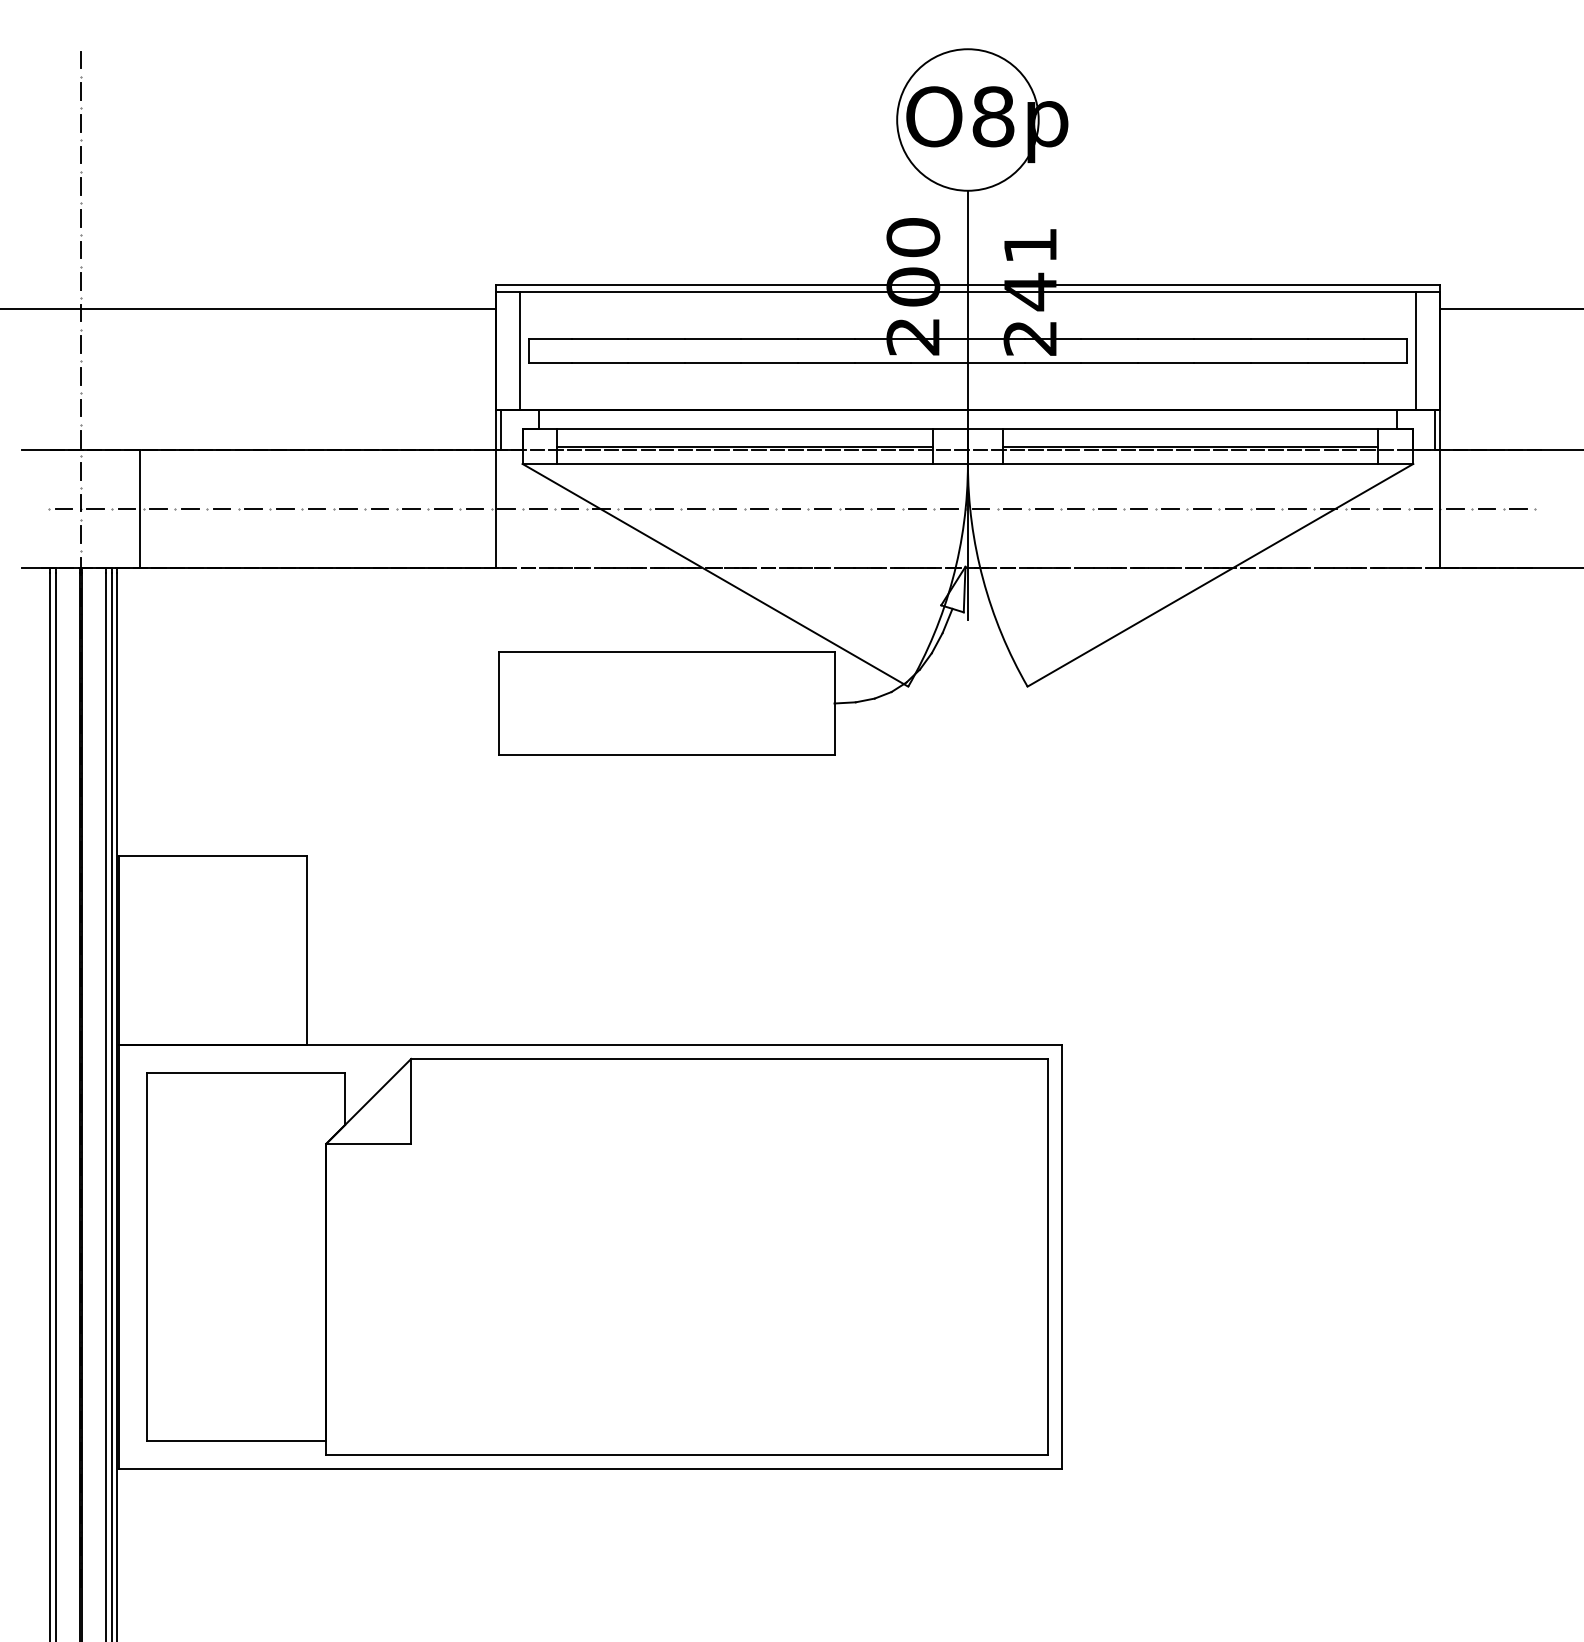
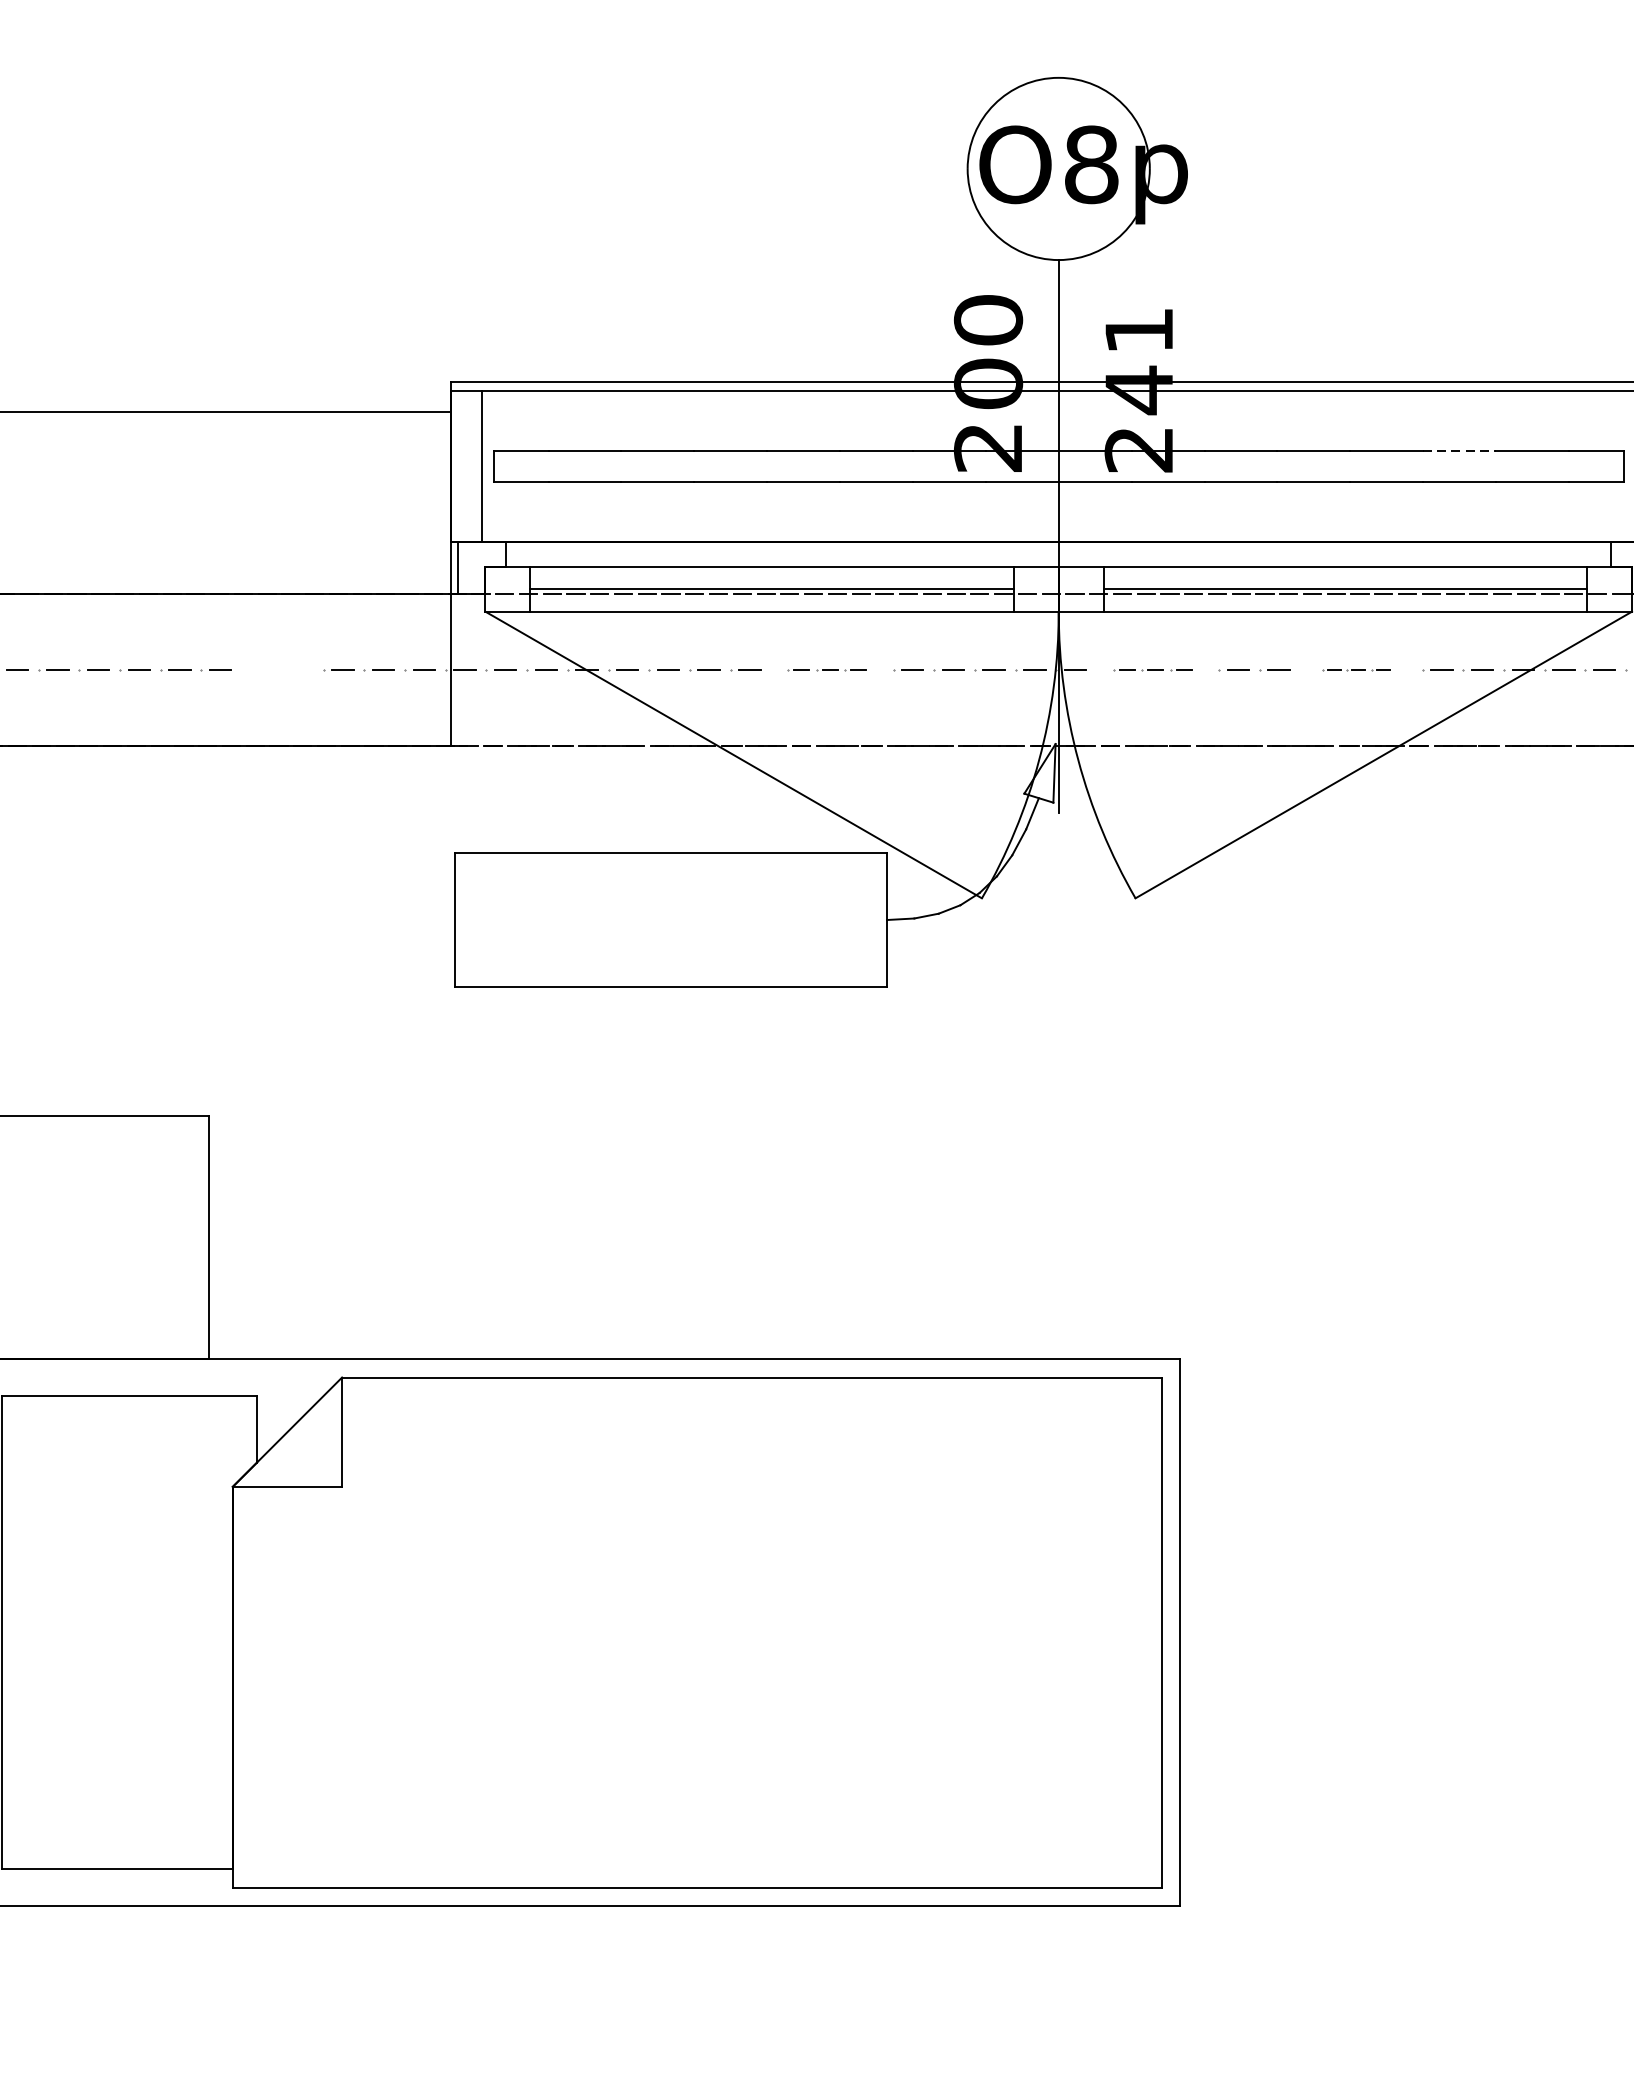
line: (1279, 339) -> (1459, 451), solid -> dashed
part: (360, 509) -> (276, 670), removed
part: (787, 509) -> (826, 670), size x0.7
part: (1040, 509) -> (1152, 670), size x0.7
part: (1198, 509) -> (1355, 670), size x0.6

